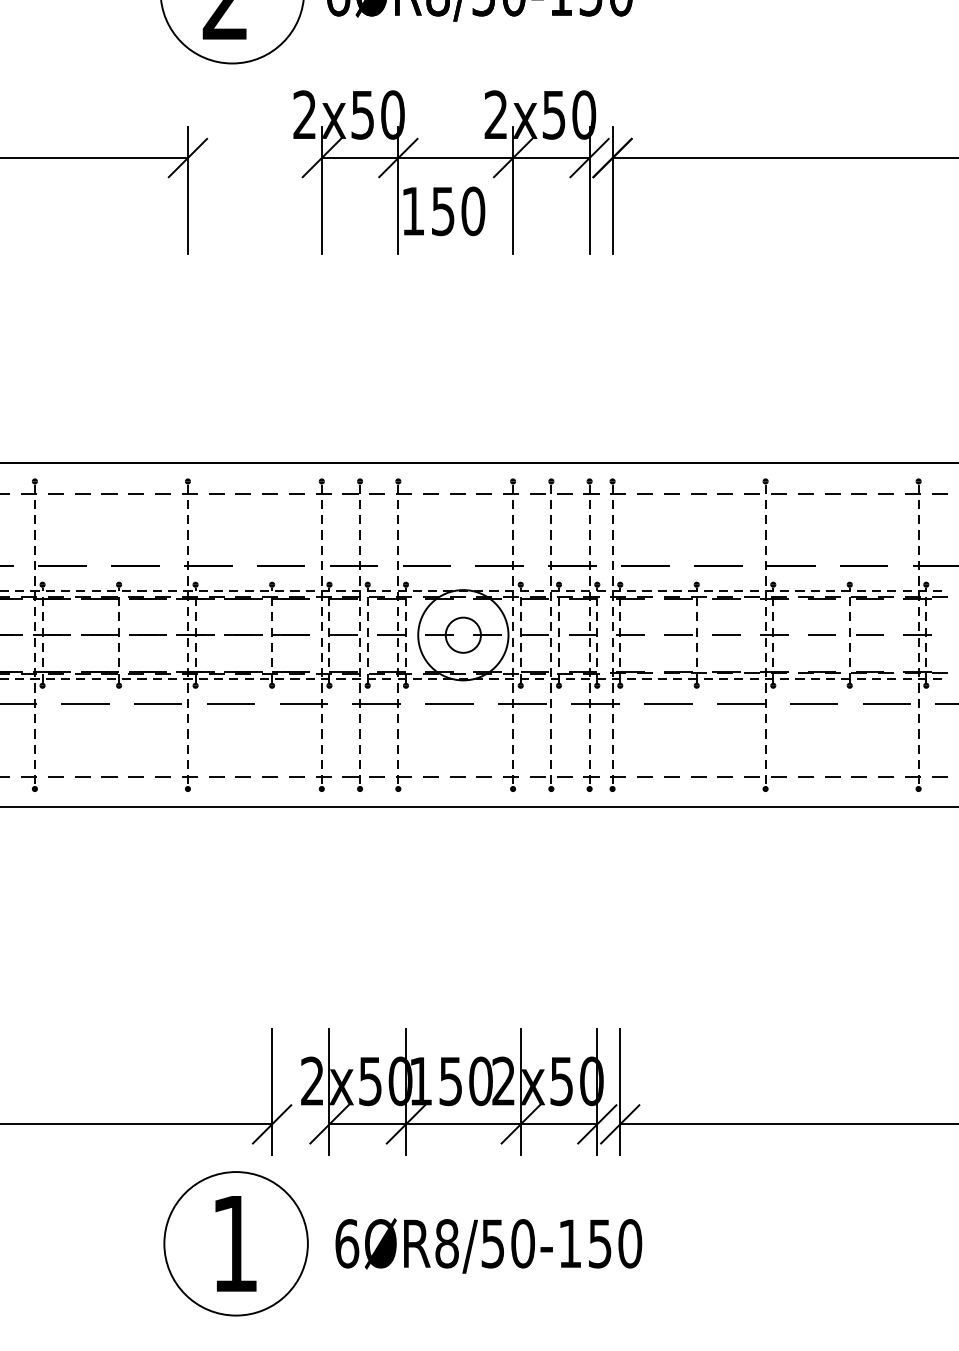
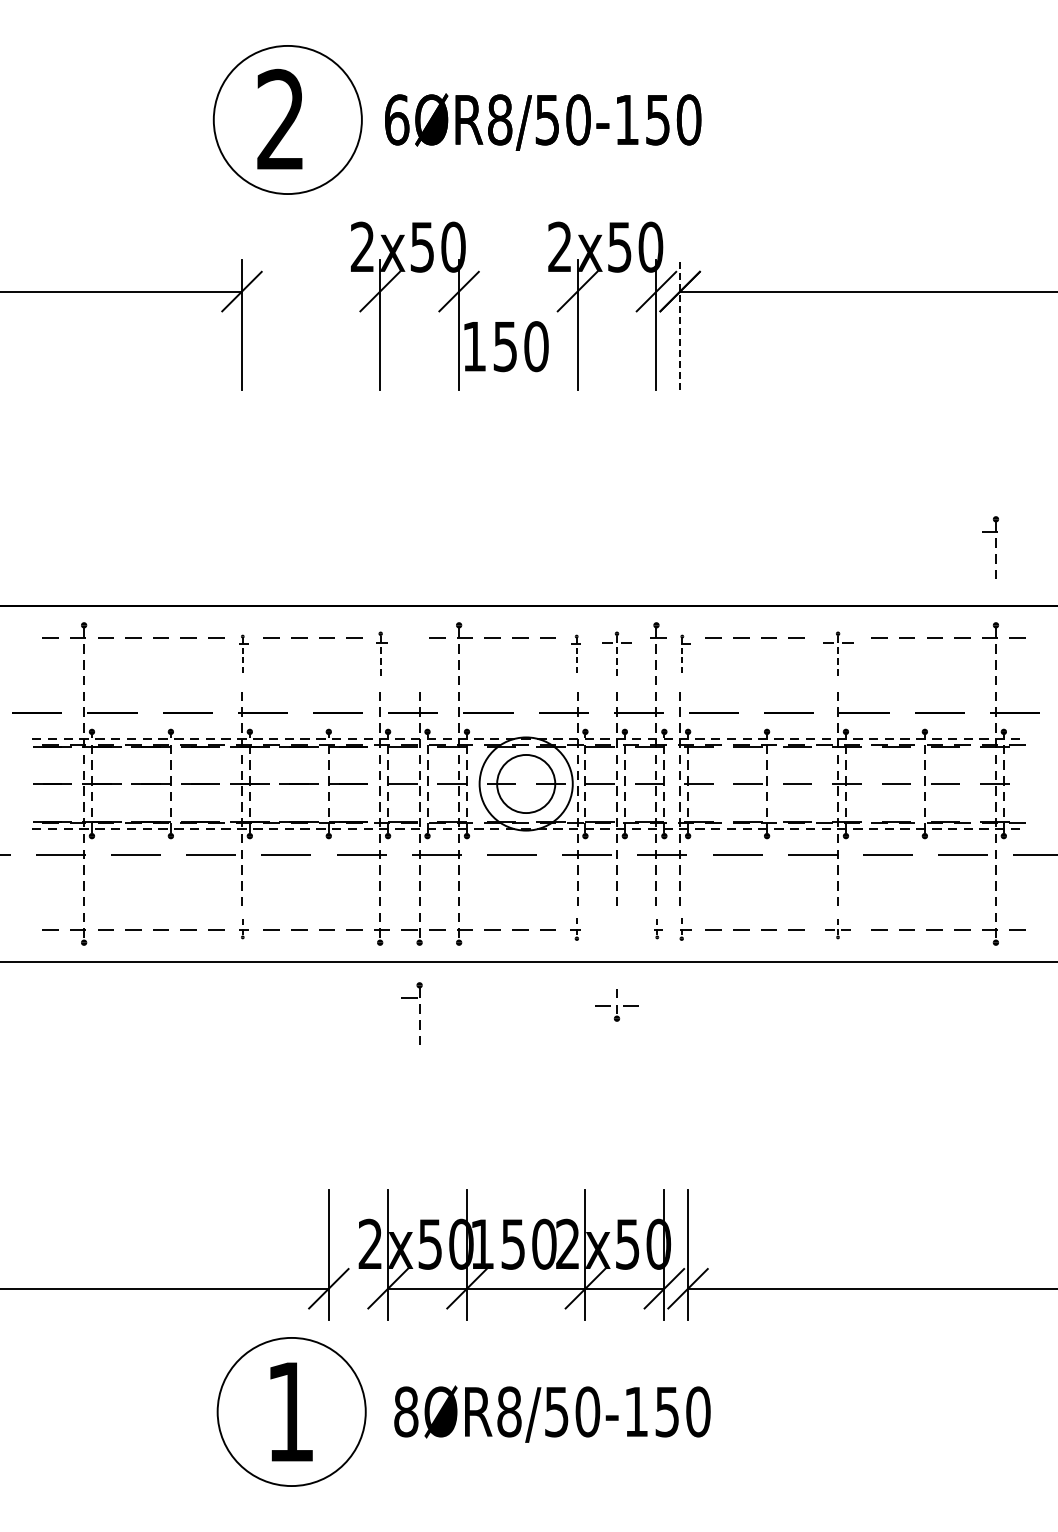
line: (455, 157) -> (518, 291), removed
line: (612, 189) -> (680, 324), solid -> dashed
part: (913, 406) -> (990, 547), added
part: (189, 508) -> (243, 653), size x0.6
part: (323, 508) -> (381, 653), size x0.7
part: (359, 508) -> (419, 1013), moved
part: (511, 508) -> (575, 653), size x0.6
part: (550, 508) -> (616, 653), size x0.7
part: (617, 508) -> (685, 653), size x0.6
part: (765, 508) -> (837, 653), size x0.7
circle: (463, 634) -> (526, 783), size x1.6
part: (189, 776) -> (243, 929), size x0.6
part: (511, 776) -> (575, 929), size x0.7
part: (550, 776) -> (616, 1005), moved
part: (591, 776) -> (658, 929), size x0.6
part: (617, 776) -> (685, 929), size x0.7
part: (765, 776) -> (837, 929), size x0.6
text: (347, 1243) -> (406, 1411), 6ØR8/50-150 -> 8ØR8/50-150

